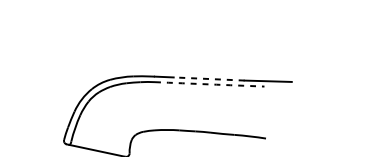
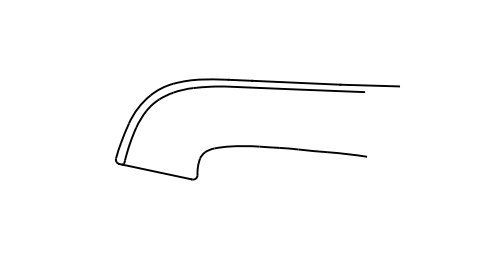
line: (208, 78) -> (295, 82), dashed -> solid
arc: (210, 84) -> (297, 89), dashed -> solid

